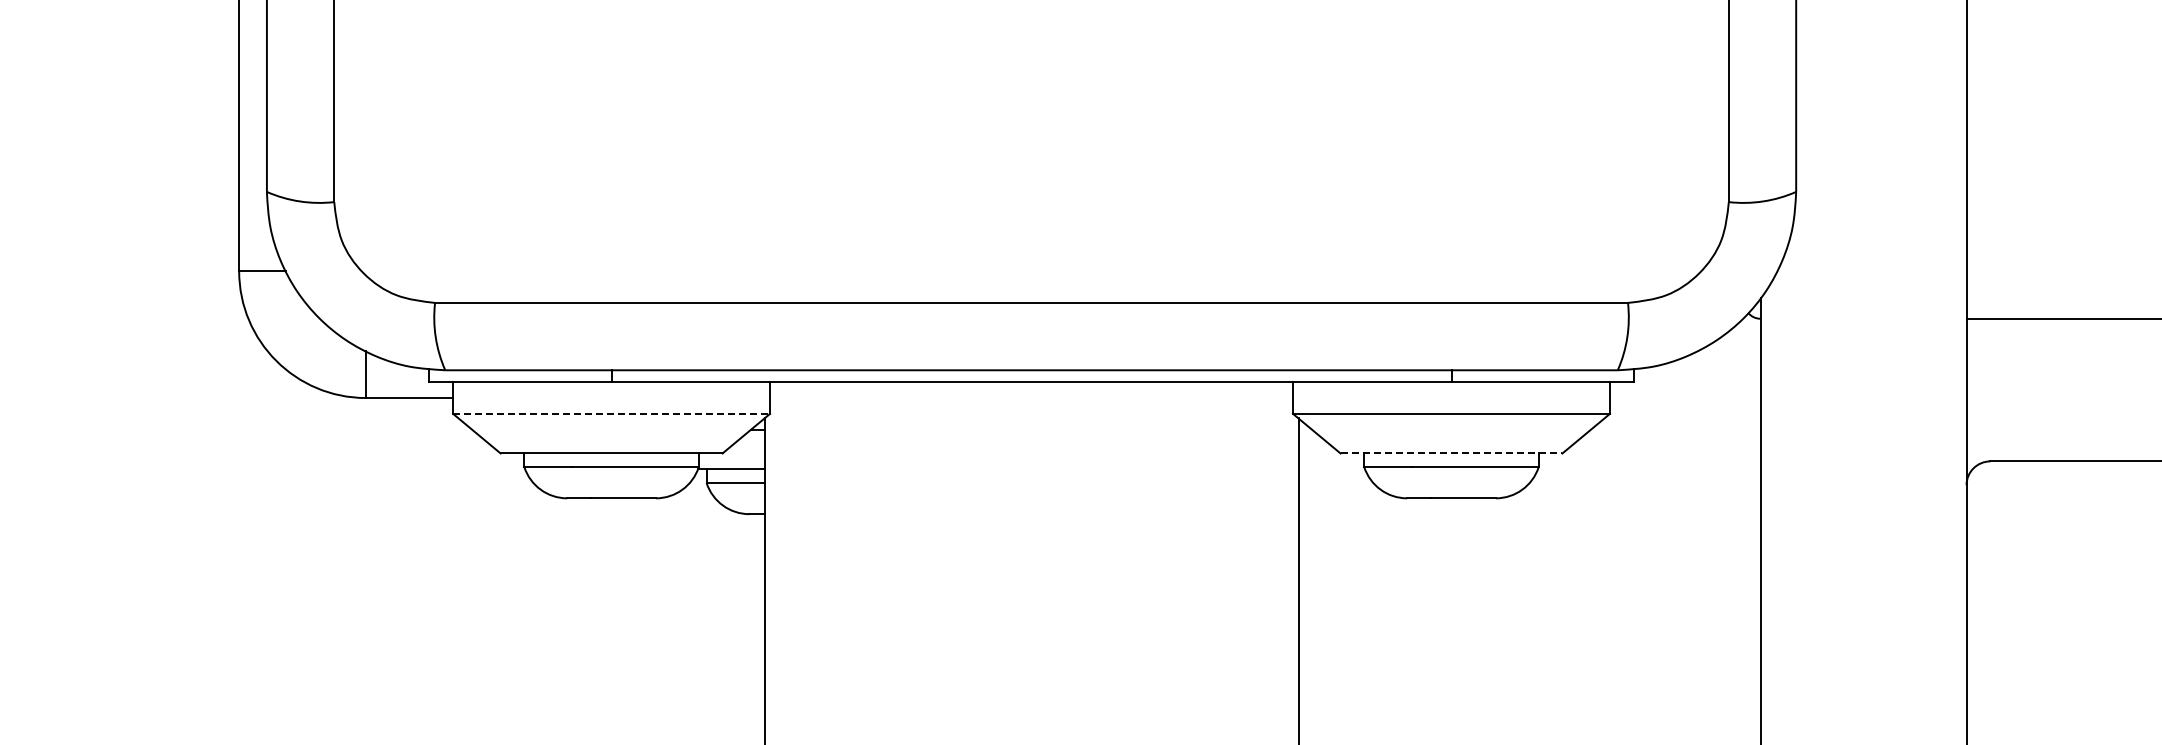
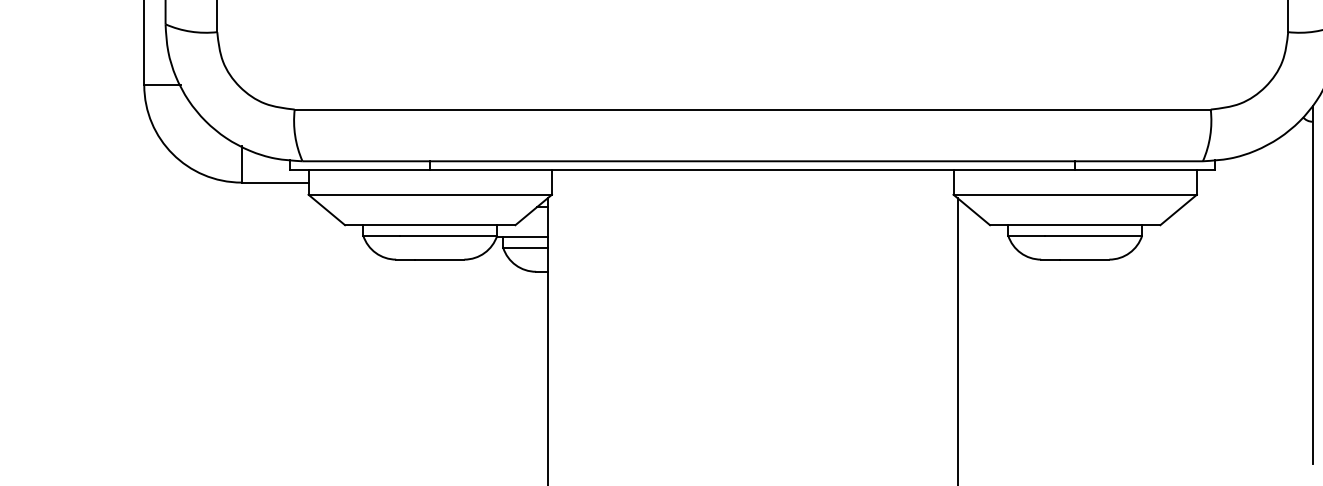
line: (612, 413) -> (430, 194), dashed -> solid
line: (1451, 453) -> (1075, 225), dashed -> solid

